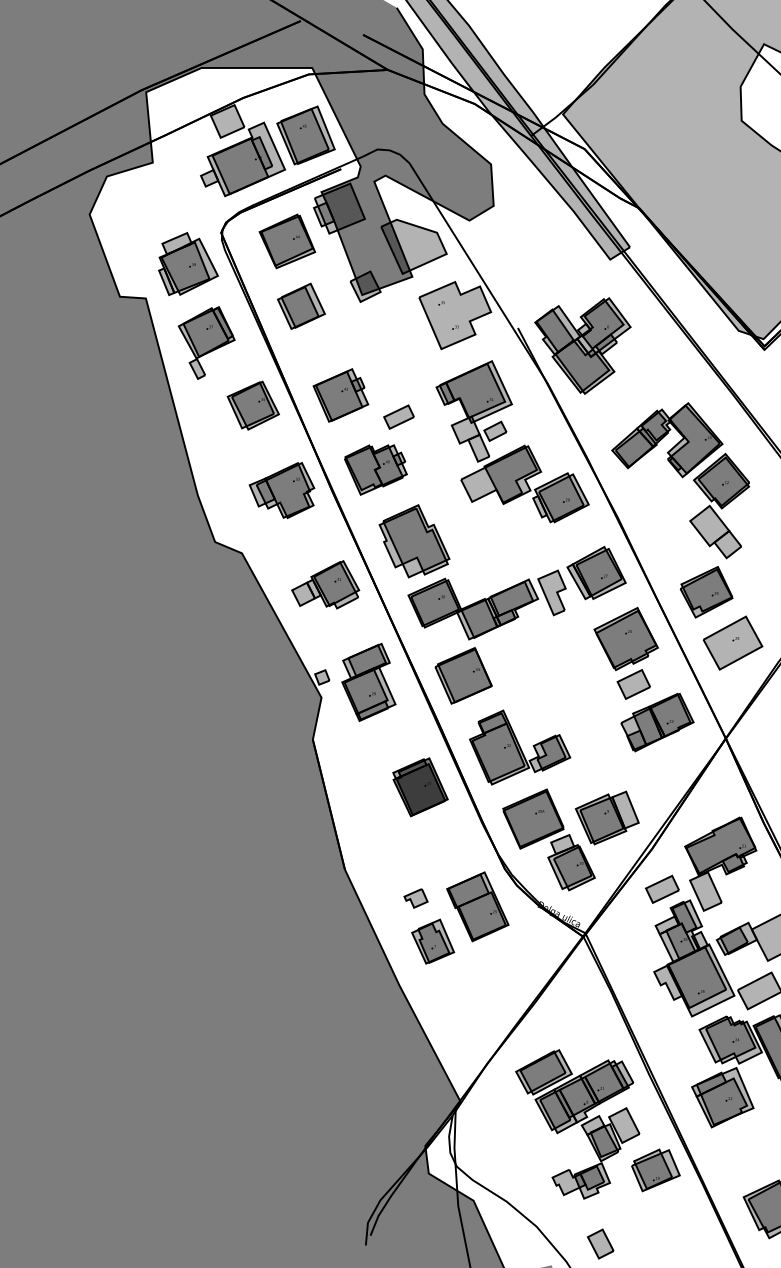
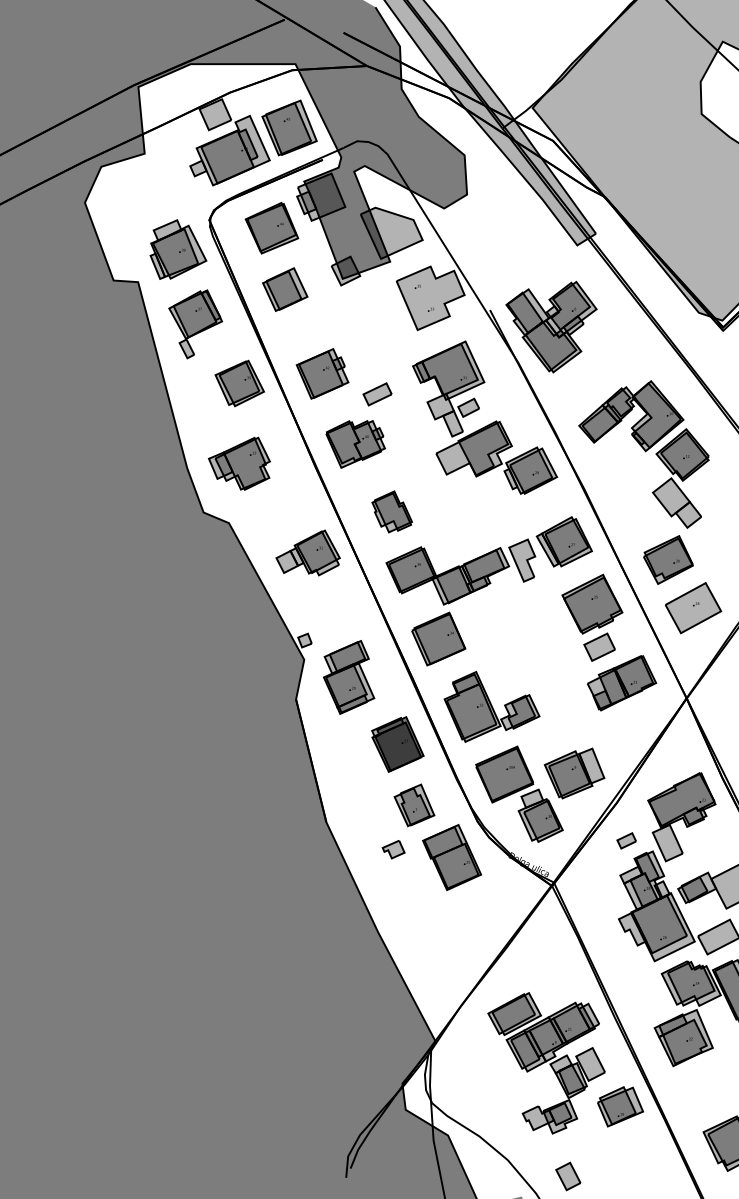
part: (281, 490) -> (238, 463), moved
part: (414, 541) -> (392, 512), size x0.6
part: (368, 681) -> (348, 676), moved
part: (662, 888) -> (626, 840), size x0.6
part: (433, 941) -> (414, 805), moved

